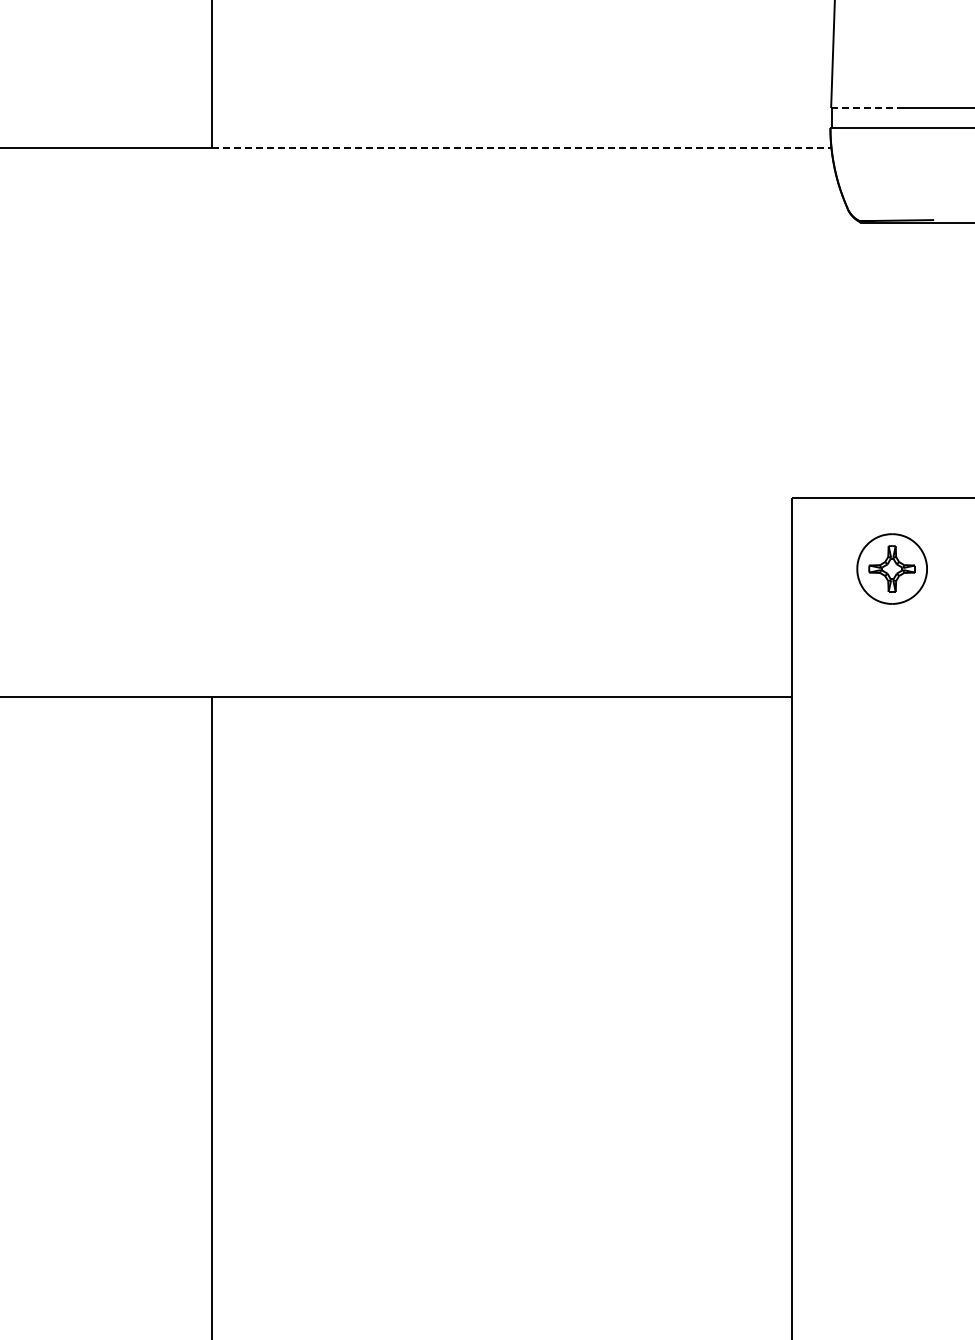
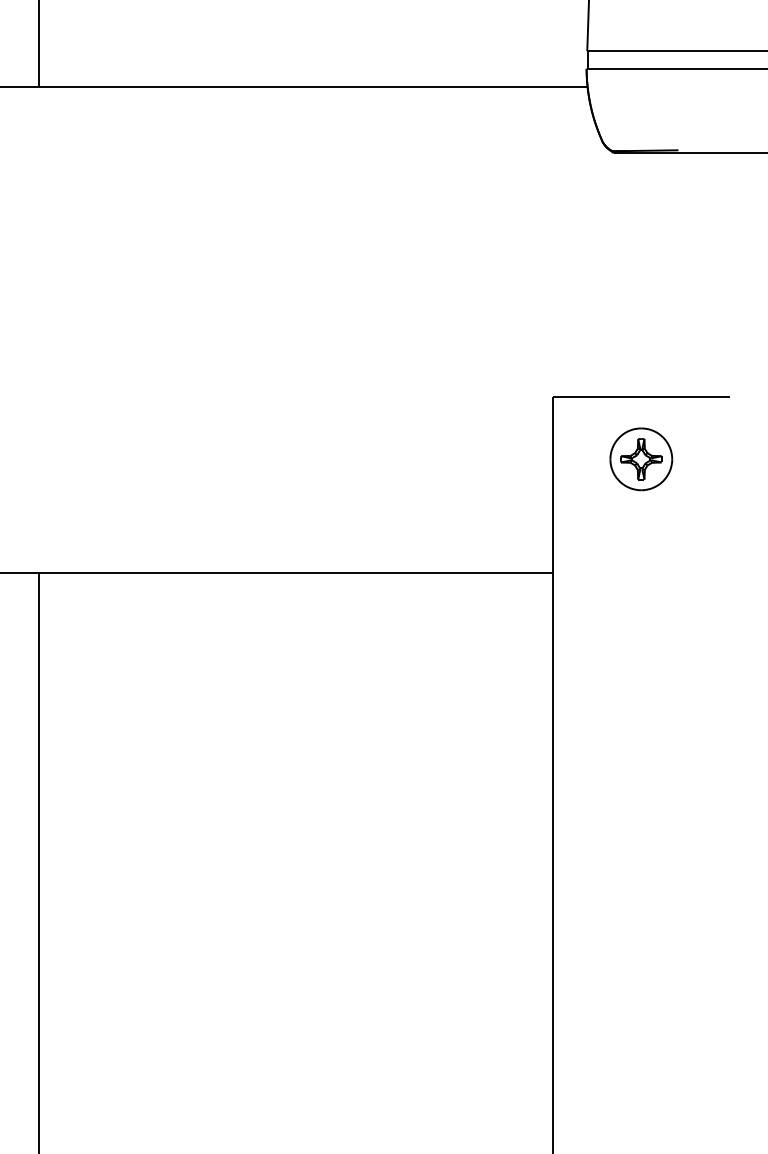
line: (866, 108) -> (618, 51), dashed -> solid
line: (521, 148) -> (313, 86), dashed -> solid

